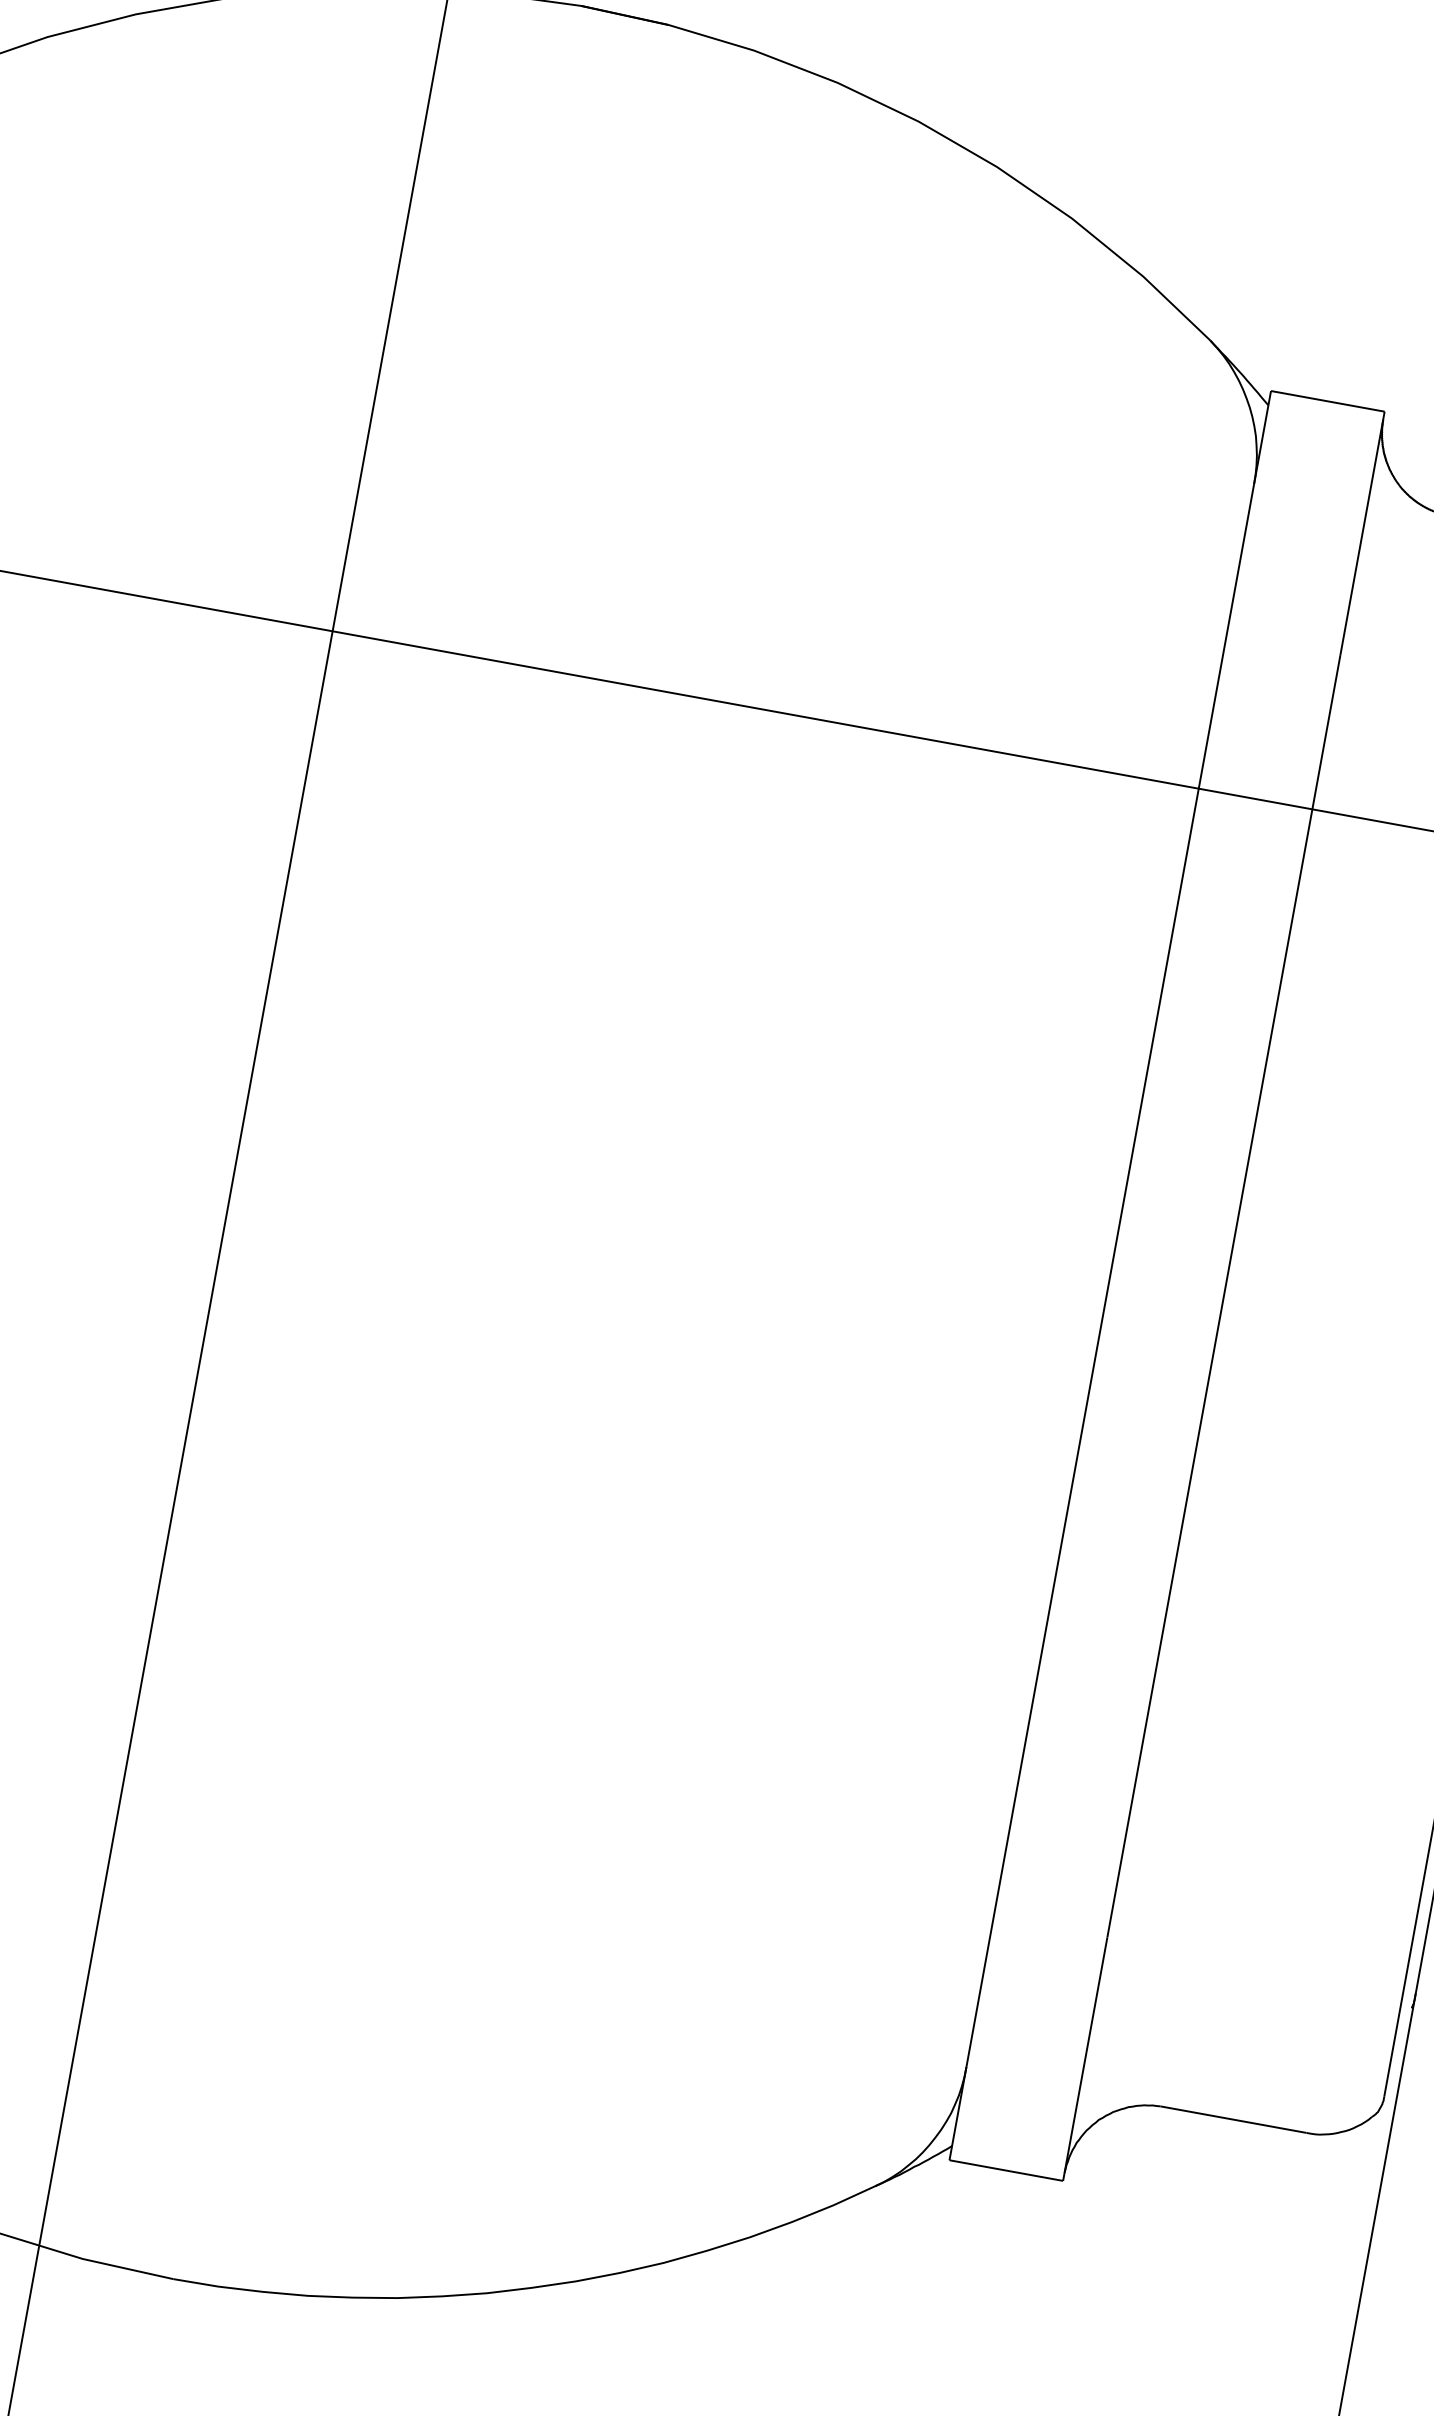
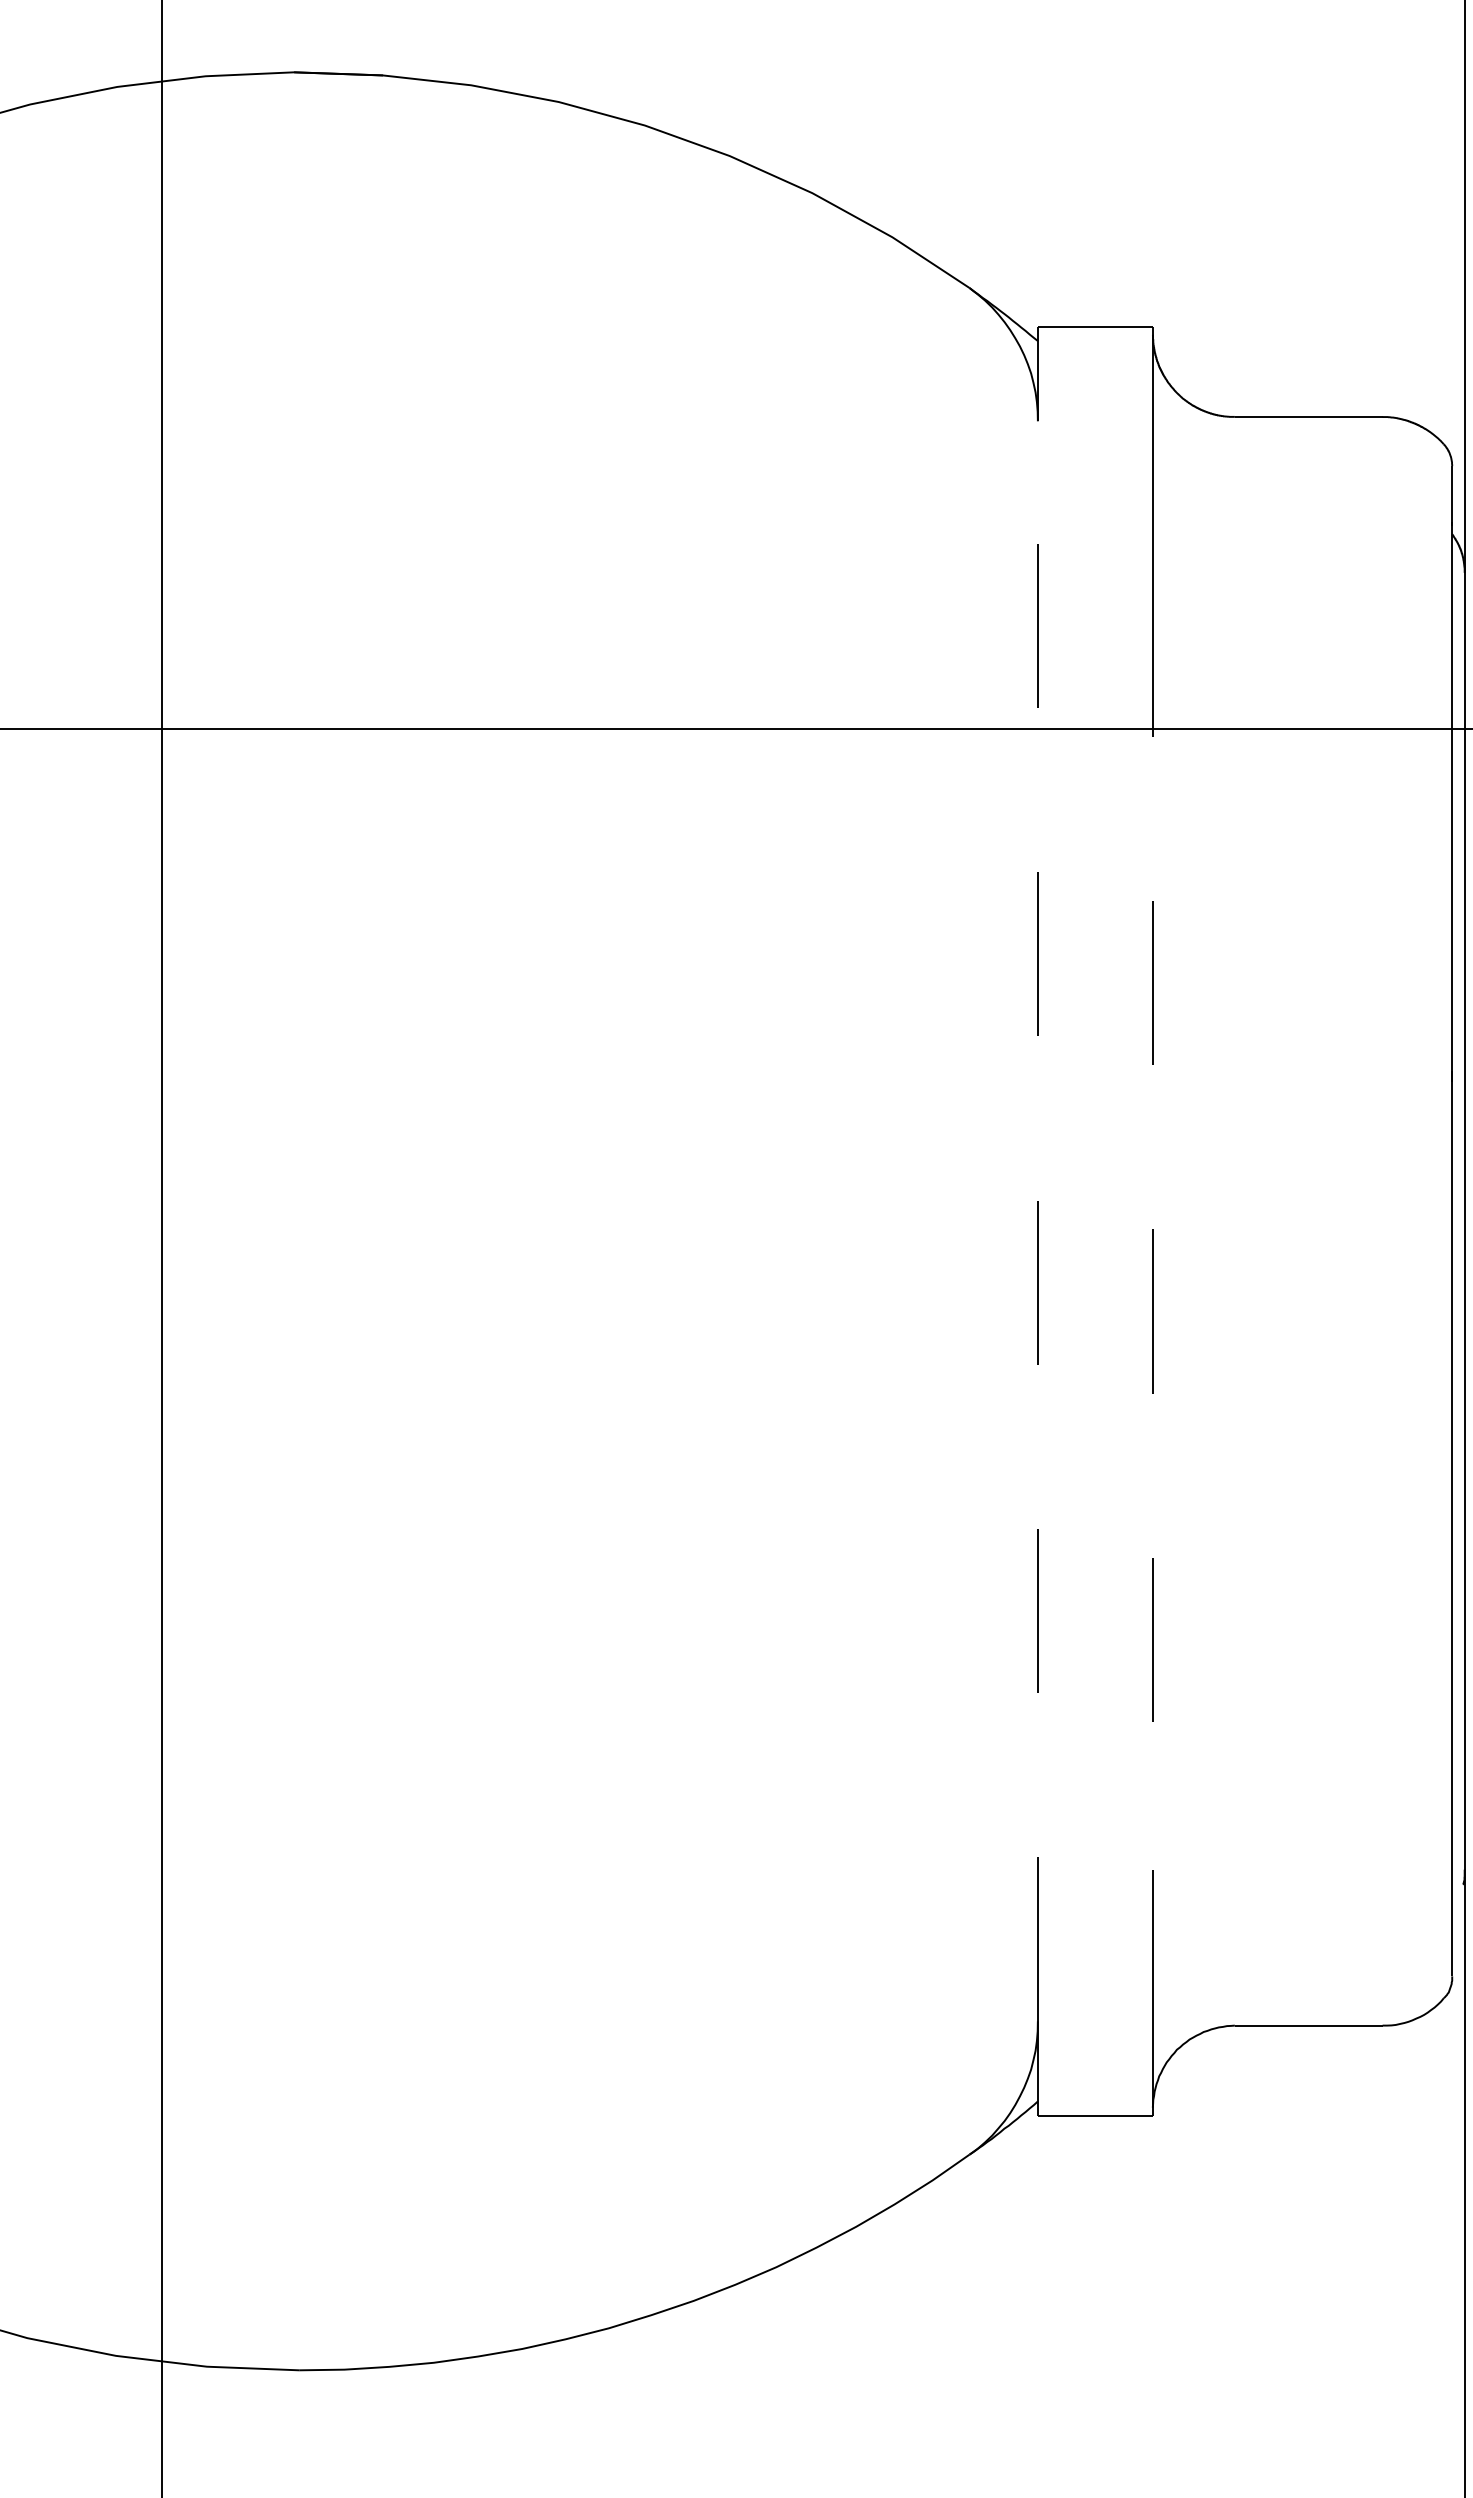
line: (1110, 1274) -> (1037, 1220), solid -> dashed
line: (1223, 1296) -> (1152, 1221), solid -> dashed

